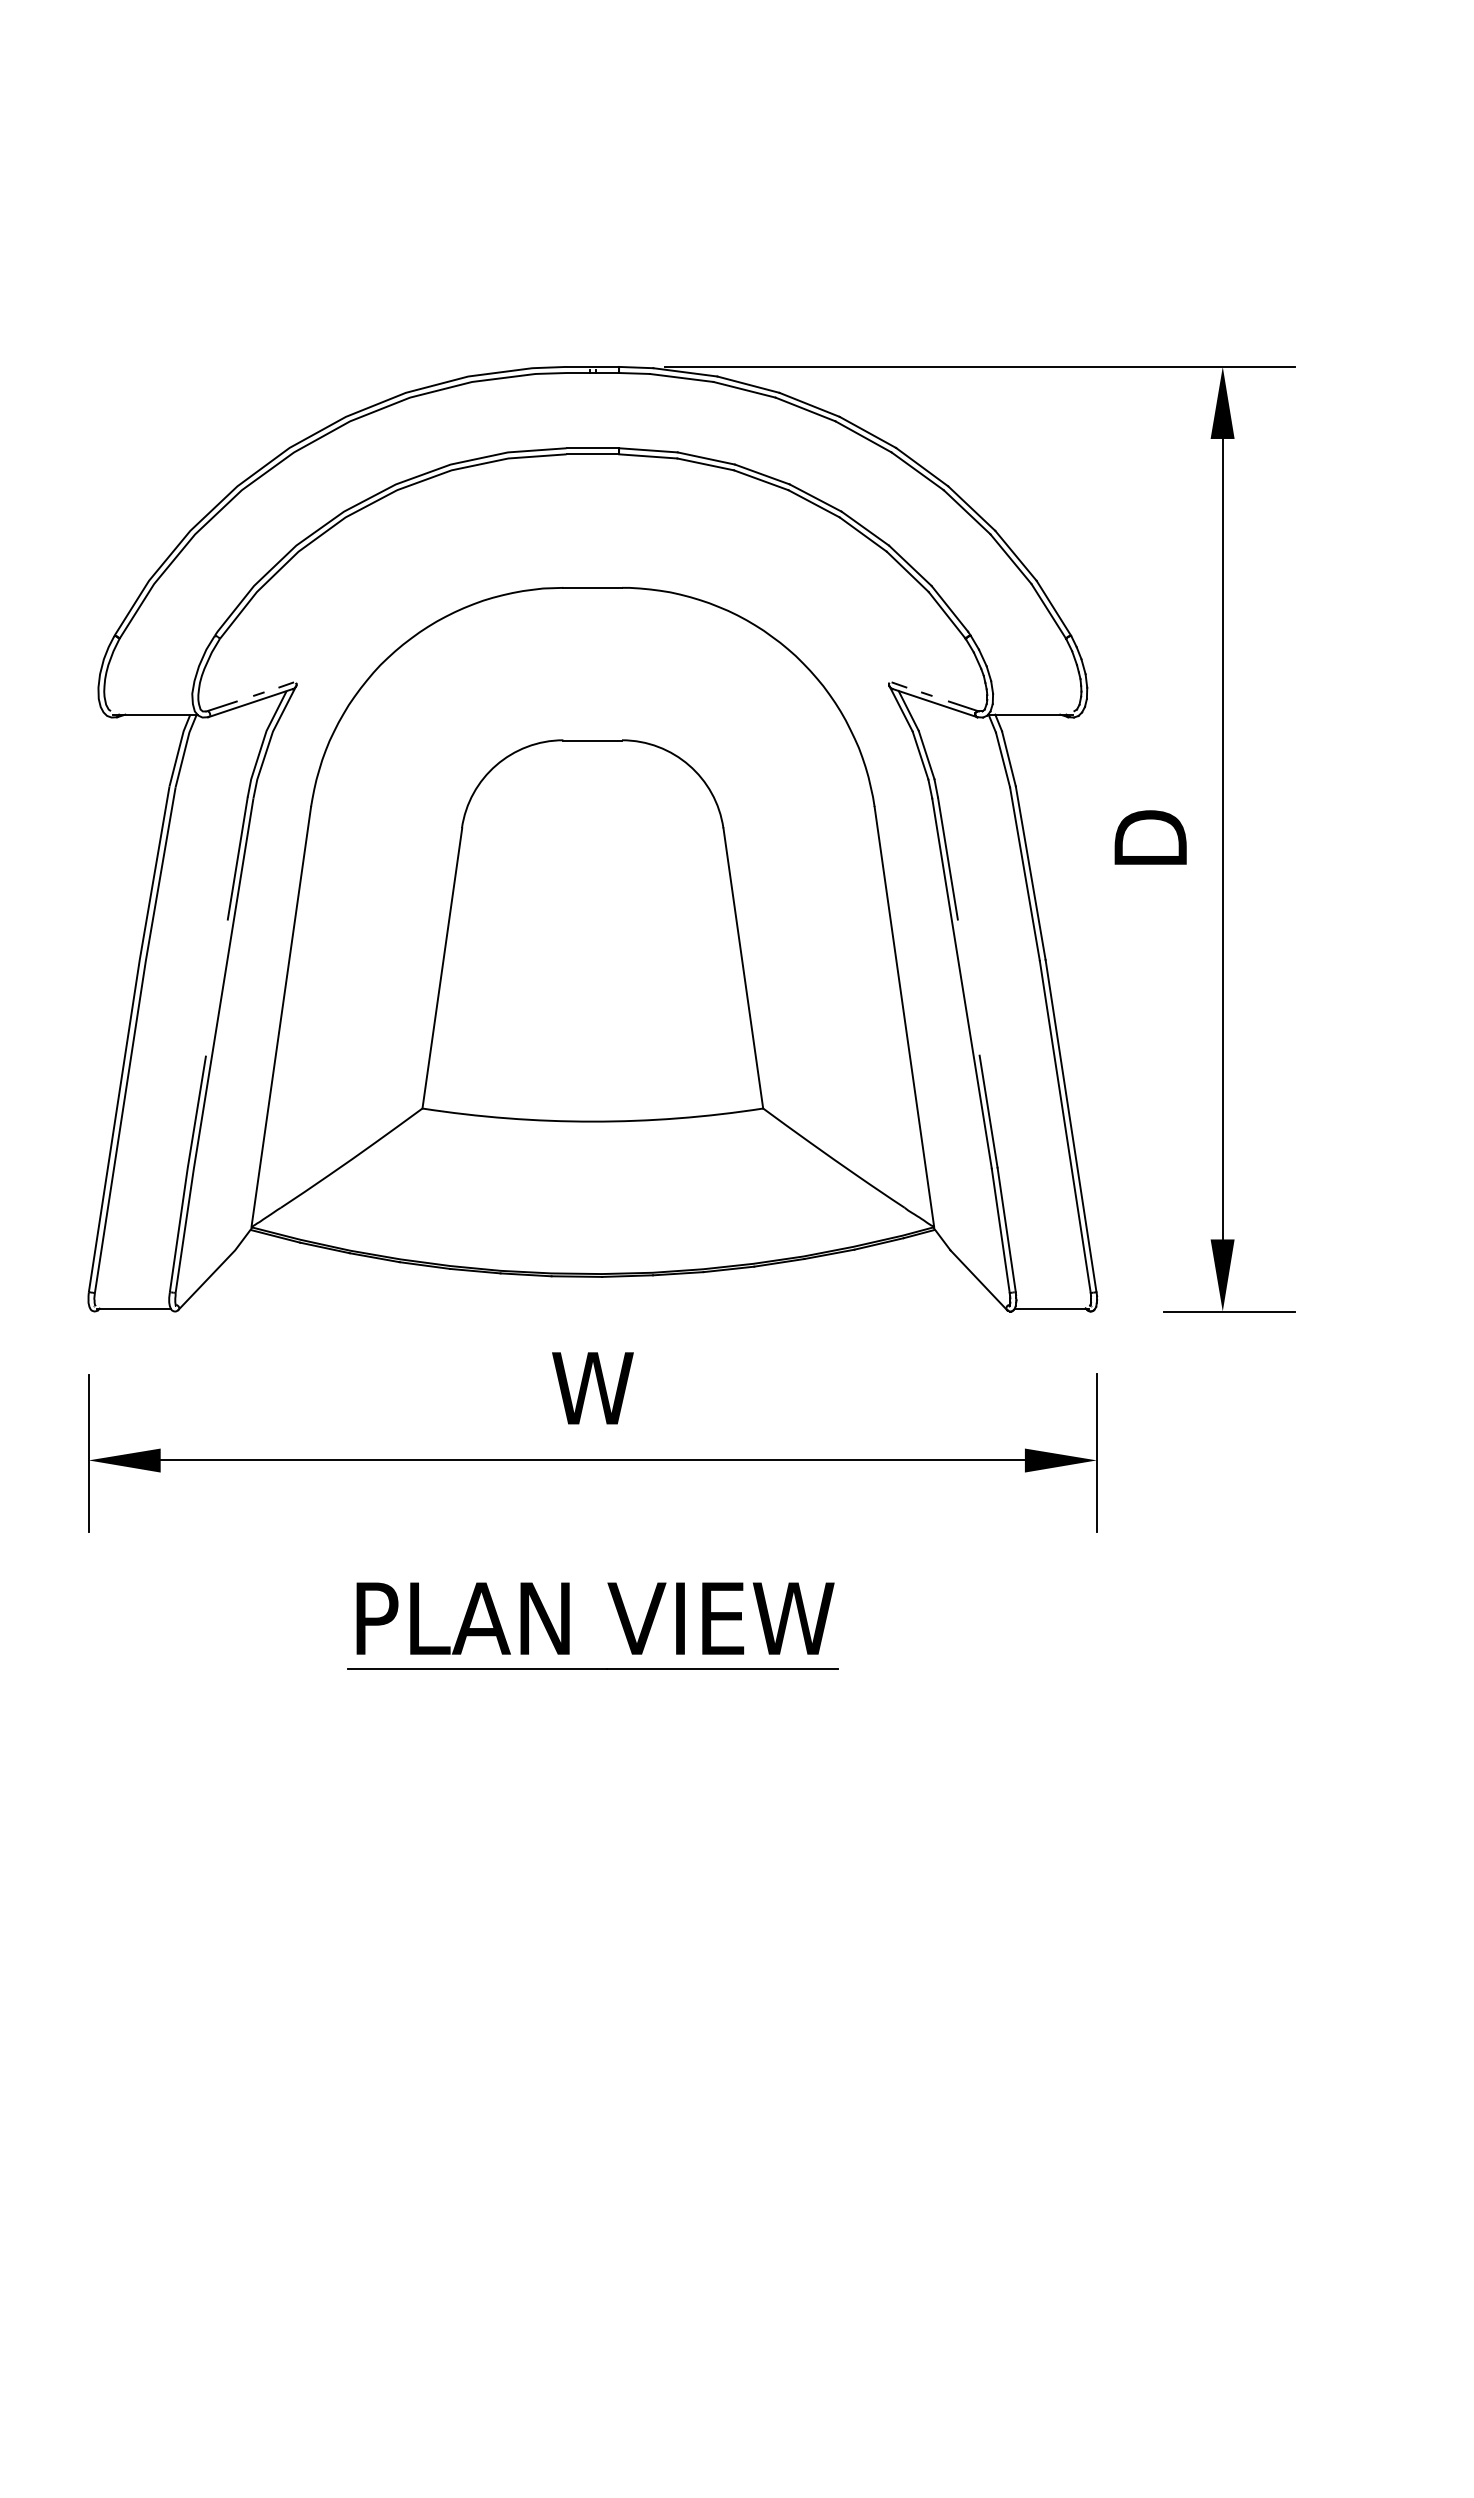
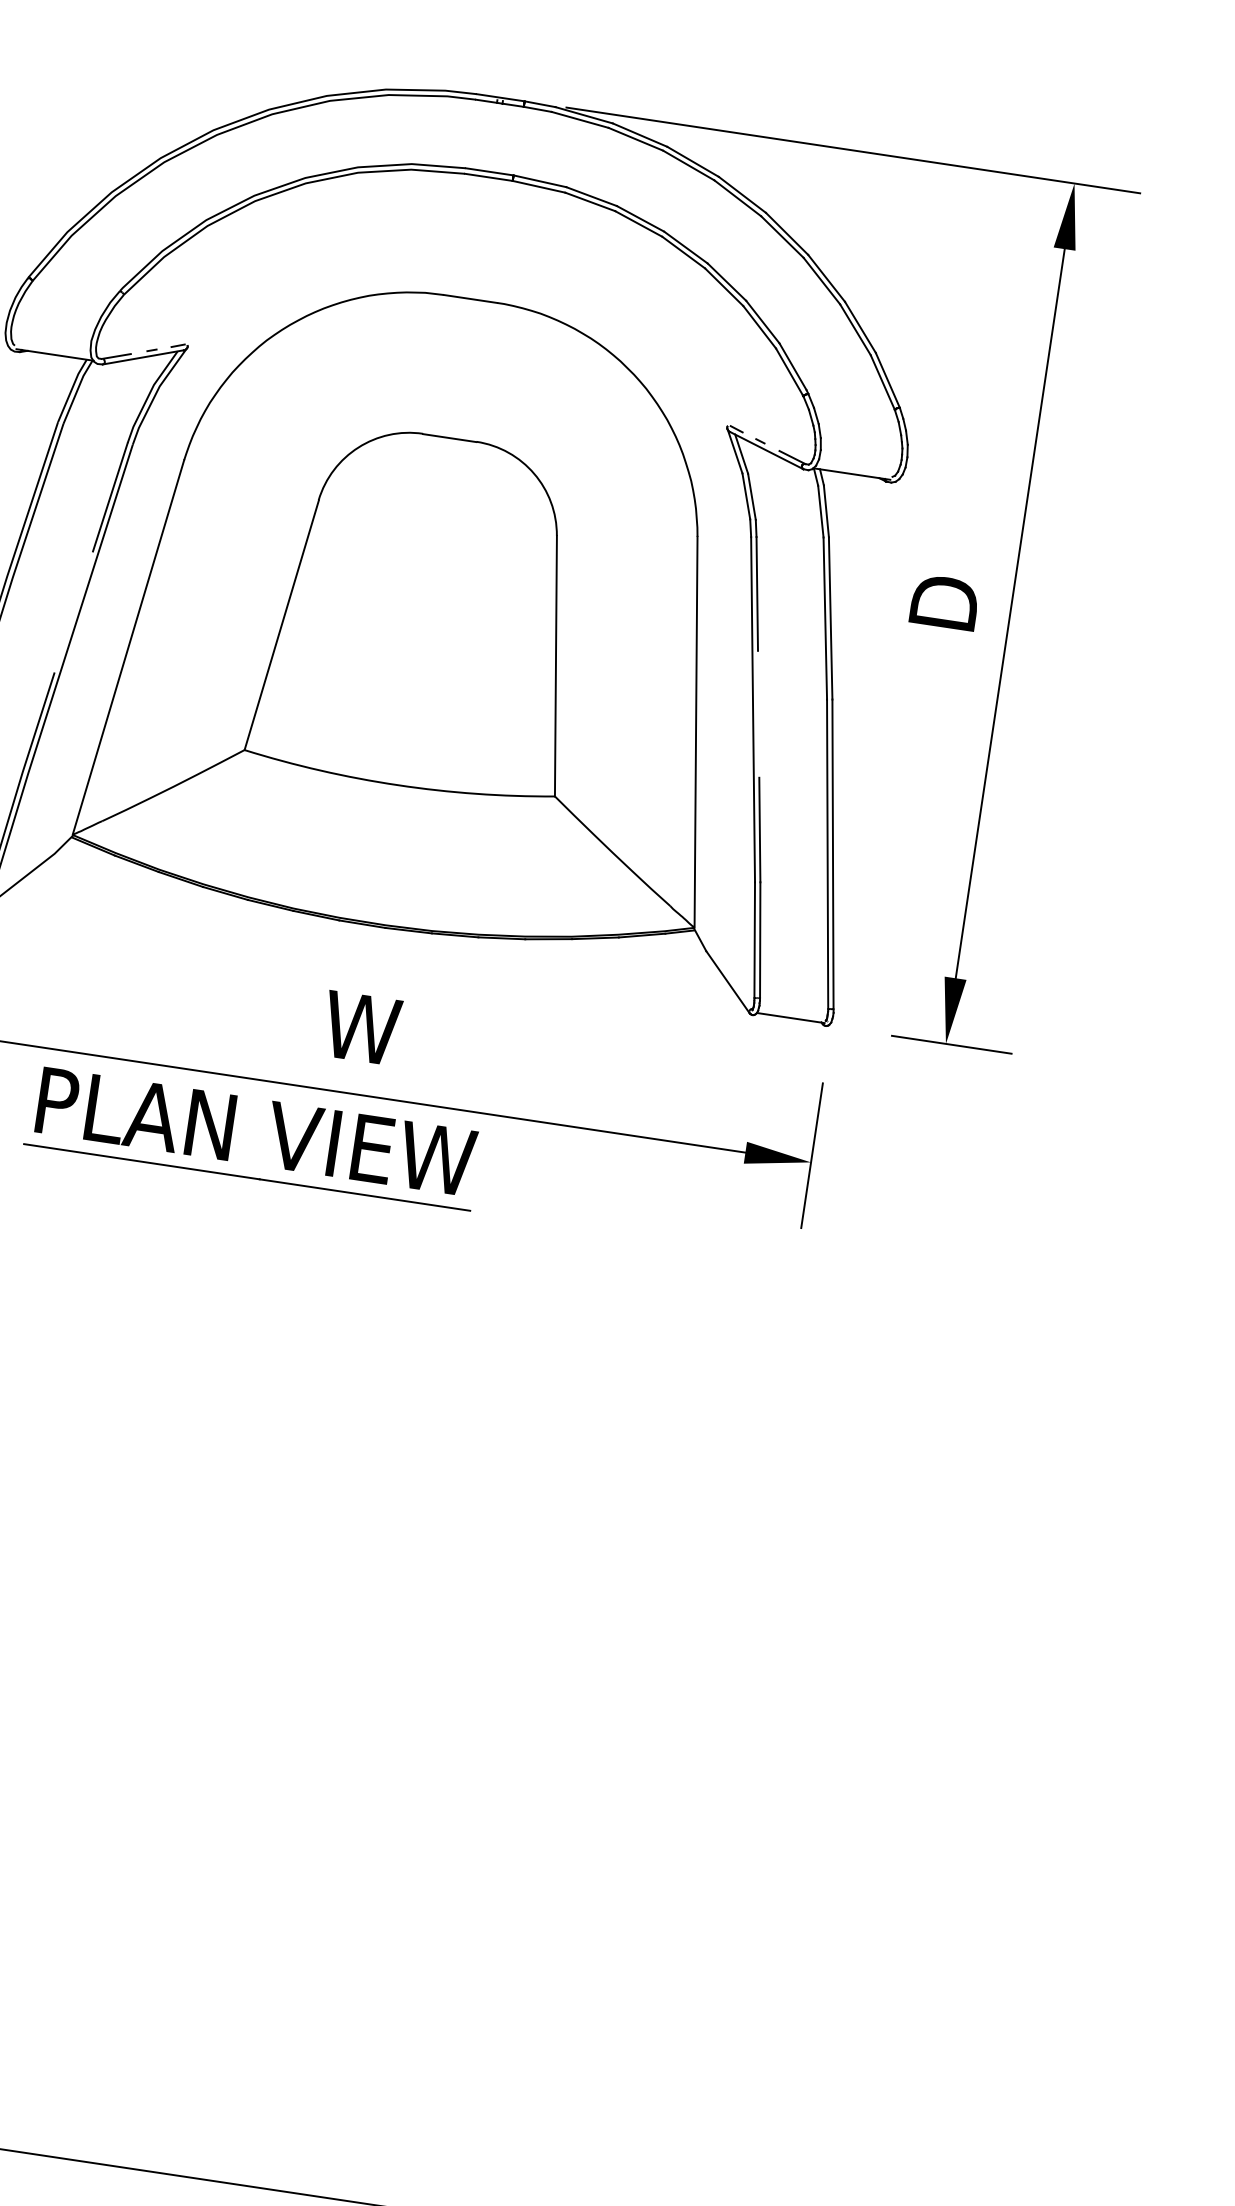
part: (569, 1625) -> (231, 1134), moved

